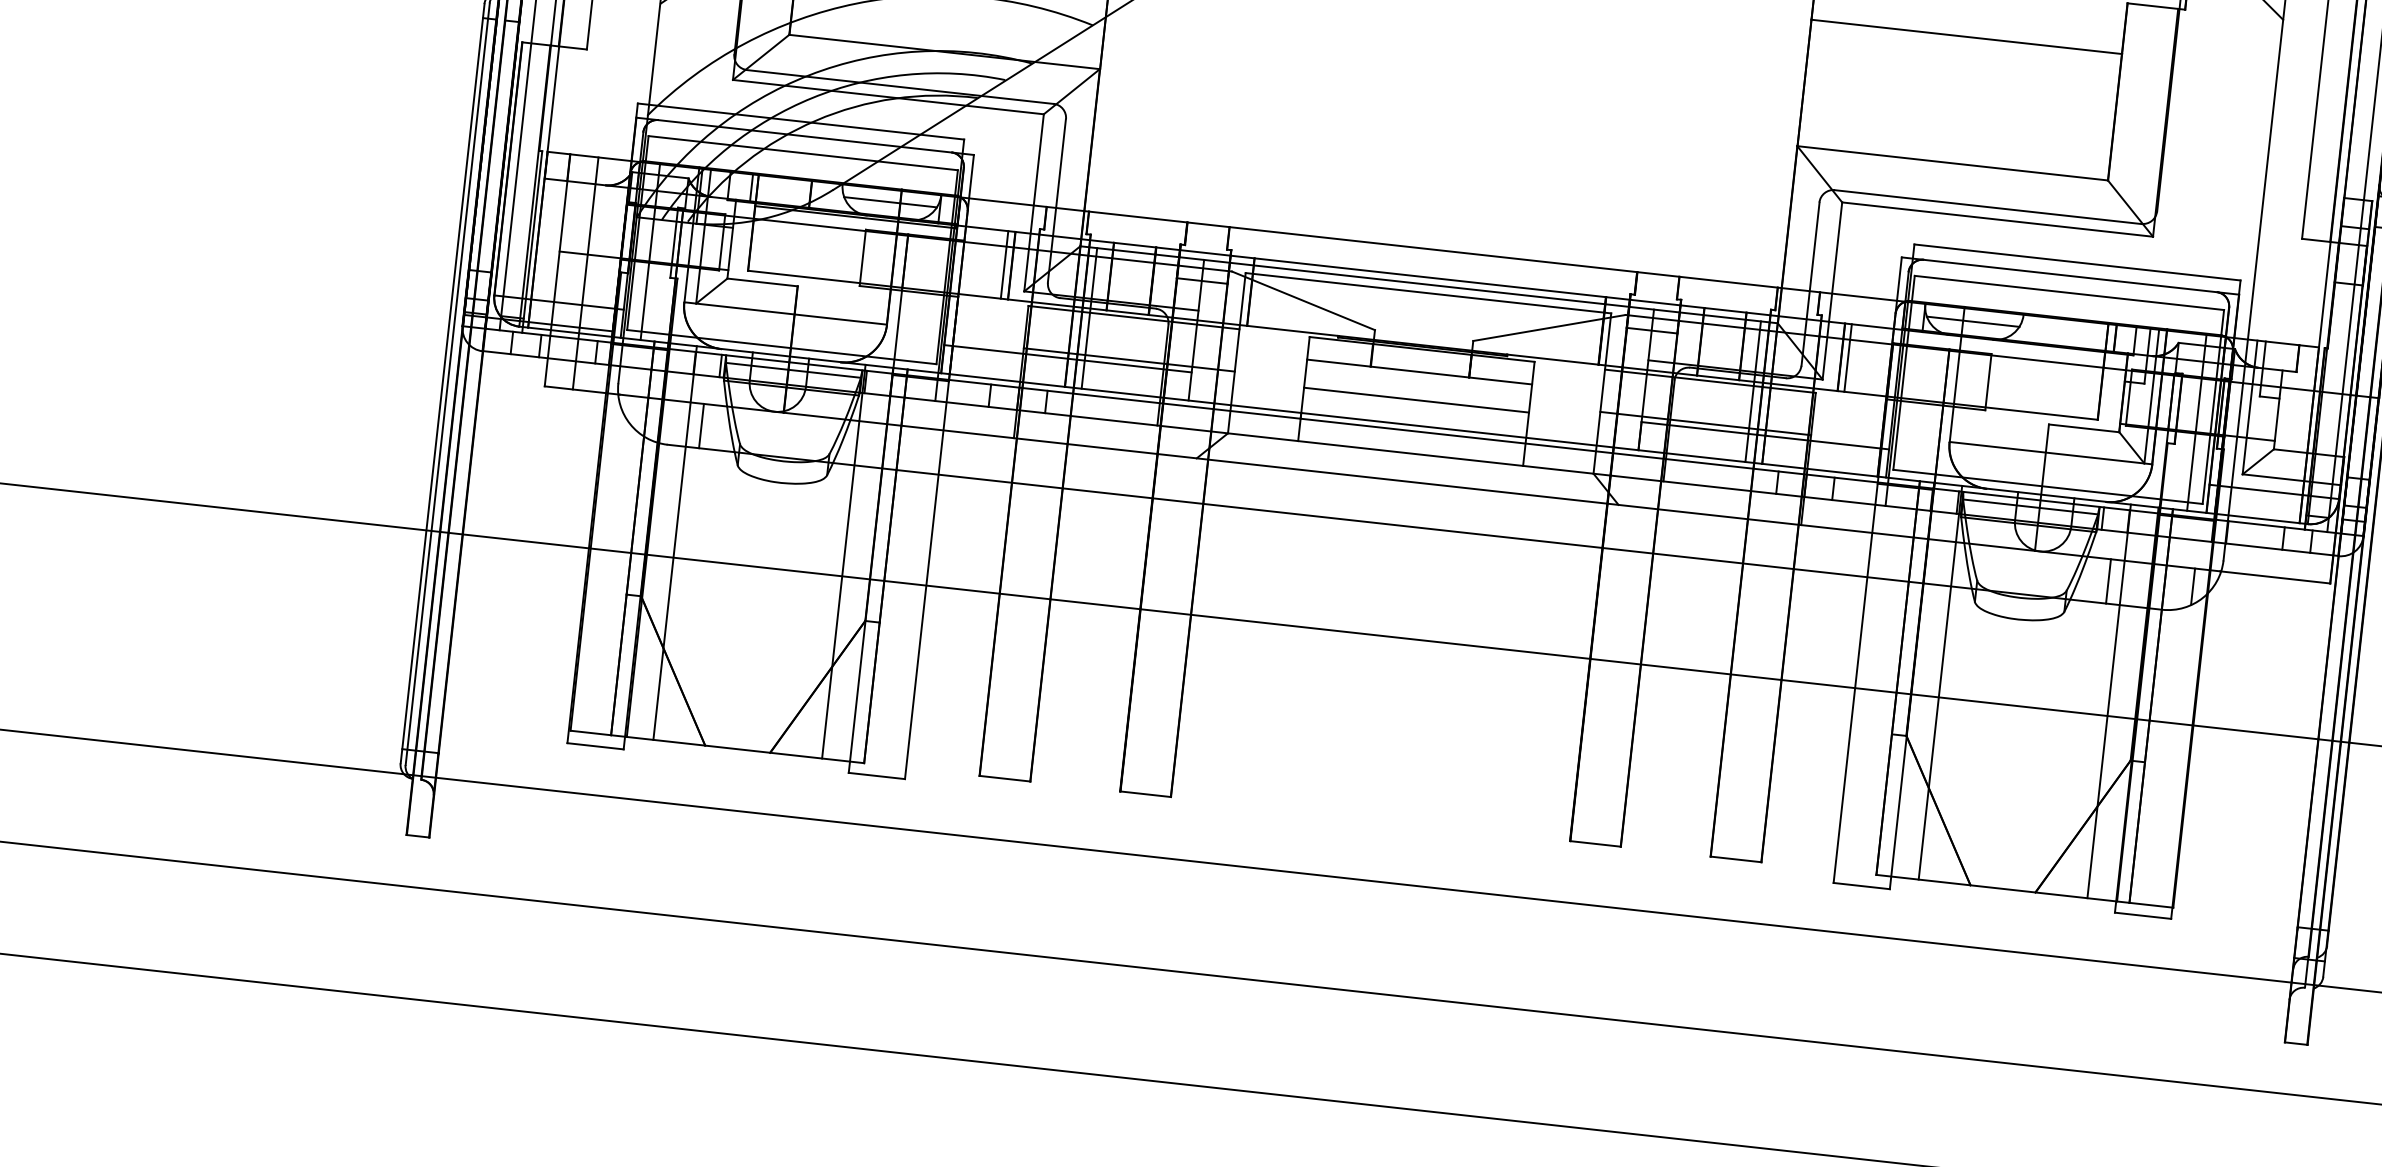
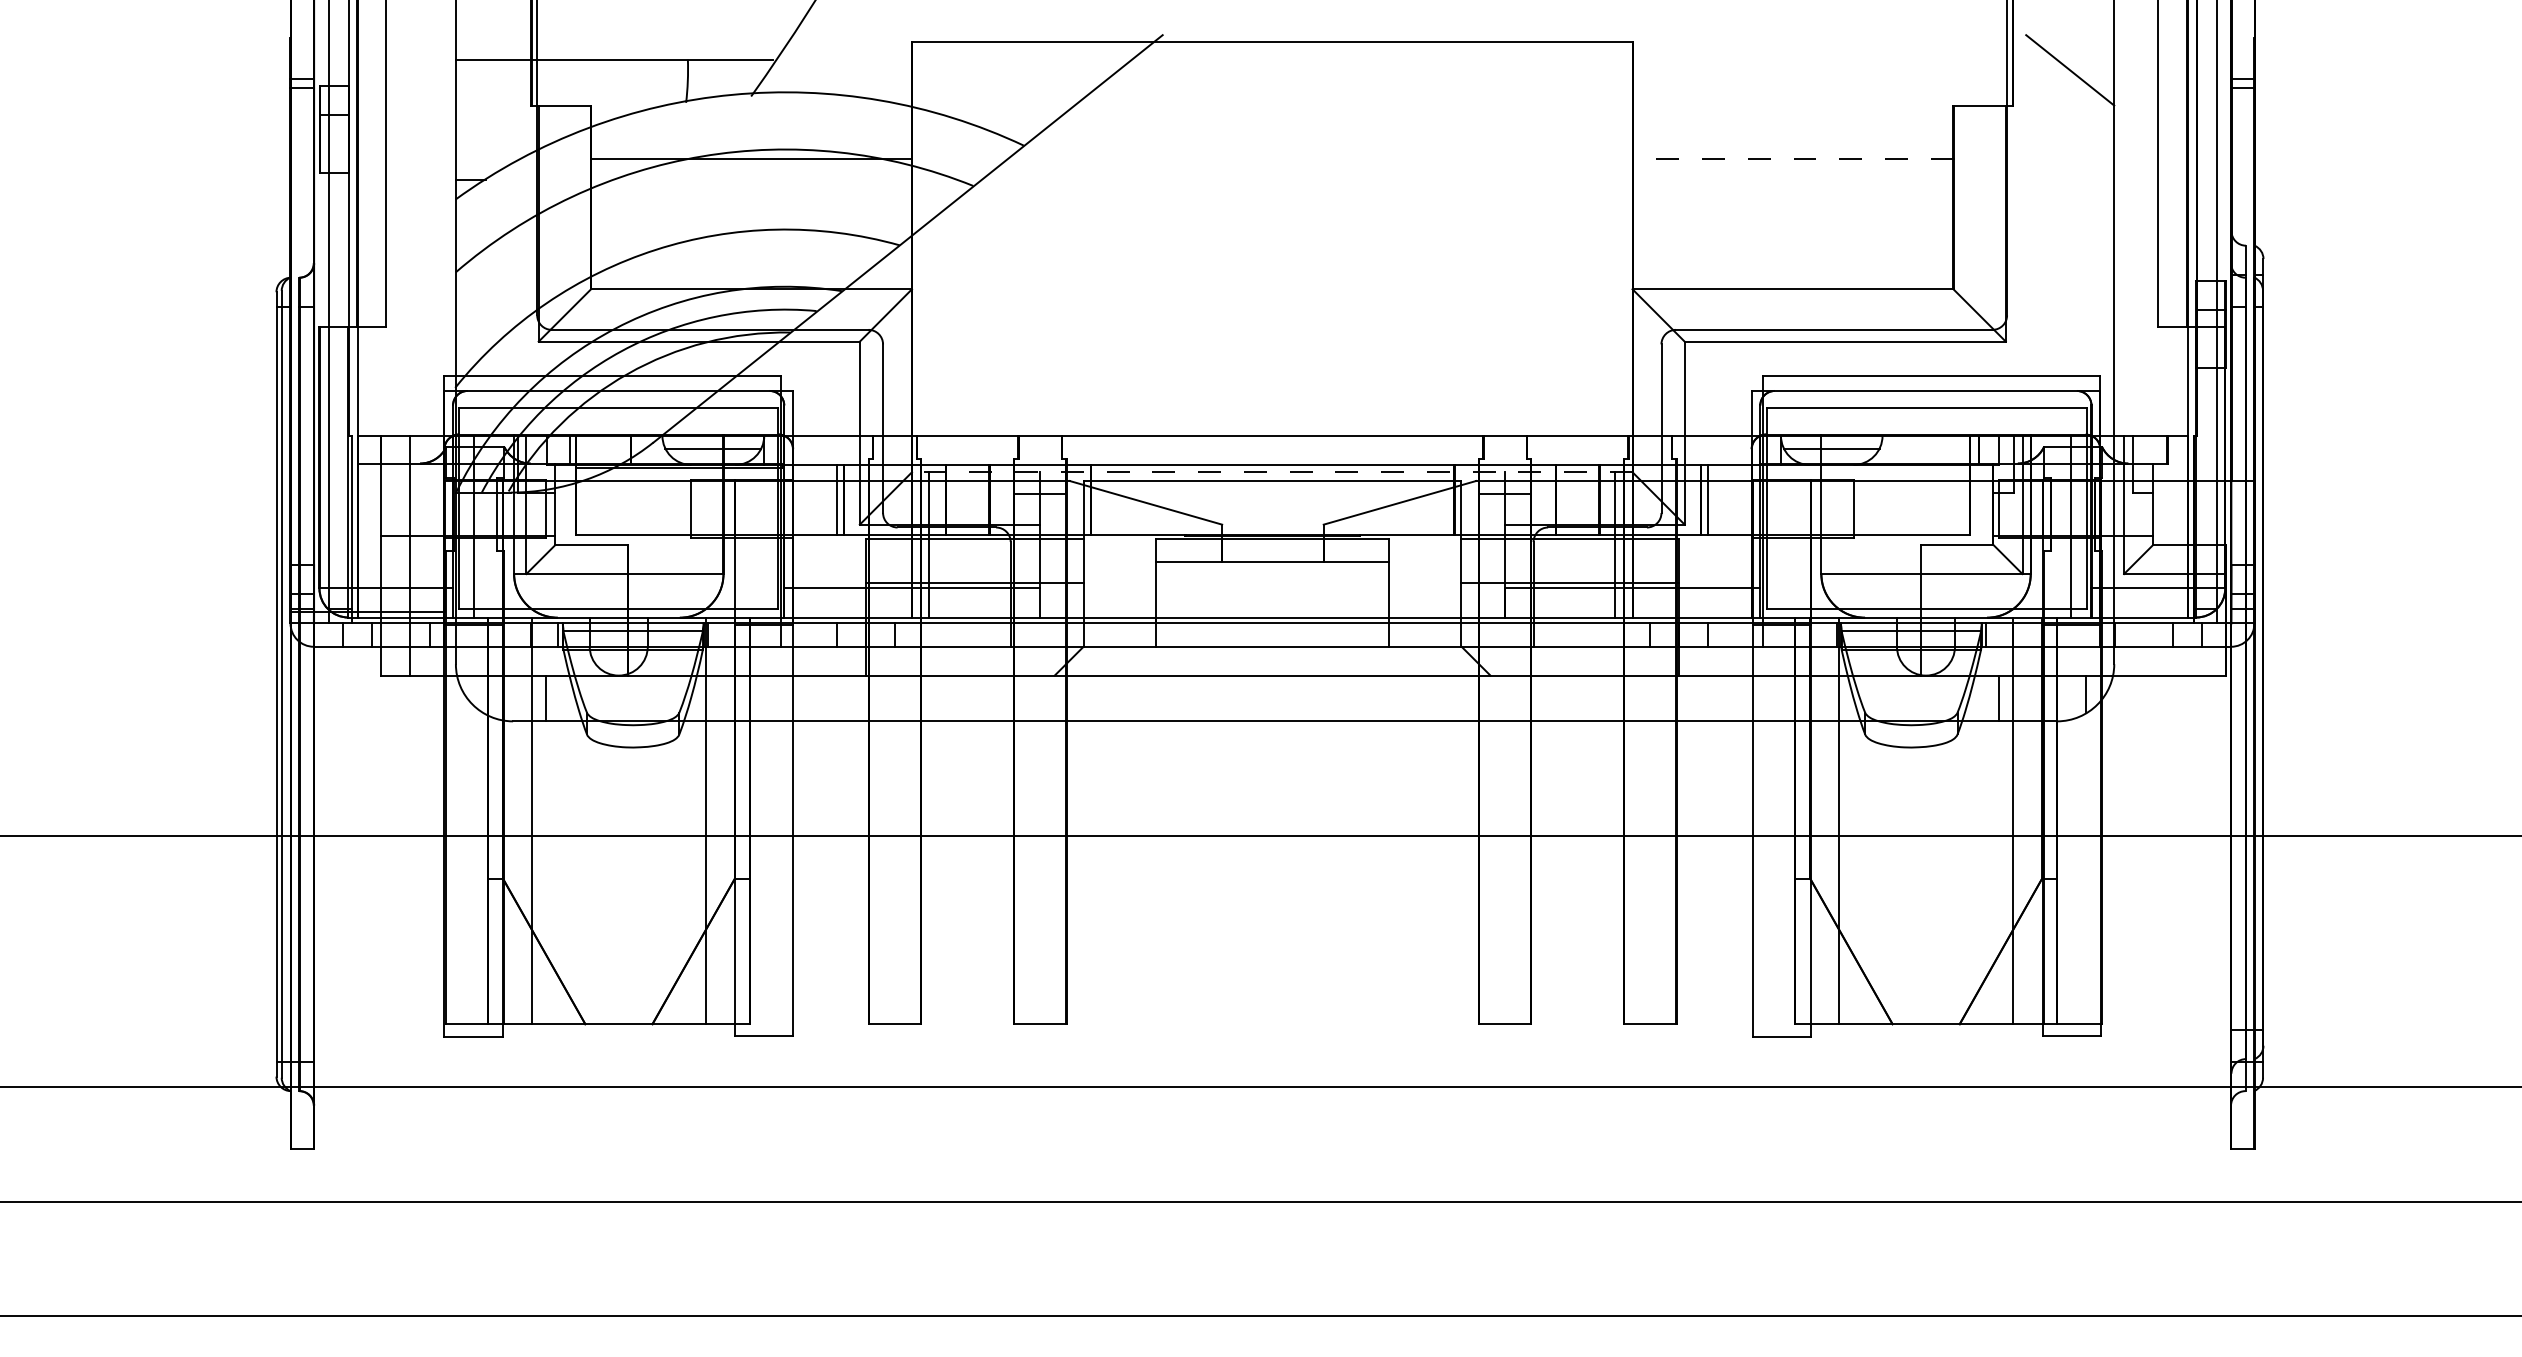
line: (1966, 36) -> (1792, 158), solid -> dashed
line: (1428, 284) -> (1271, 472), solid -> dashed
line: (1416, 400) -> (1272, 591), removed

